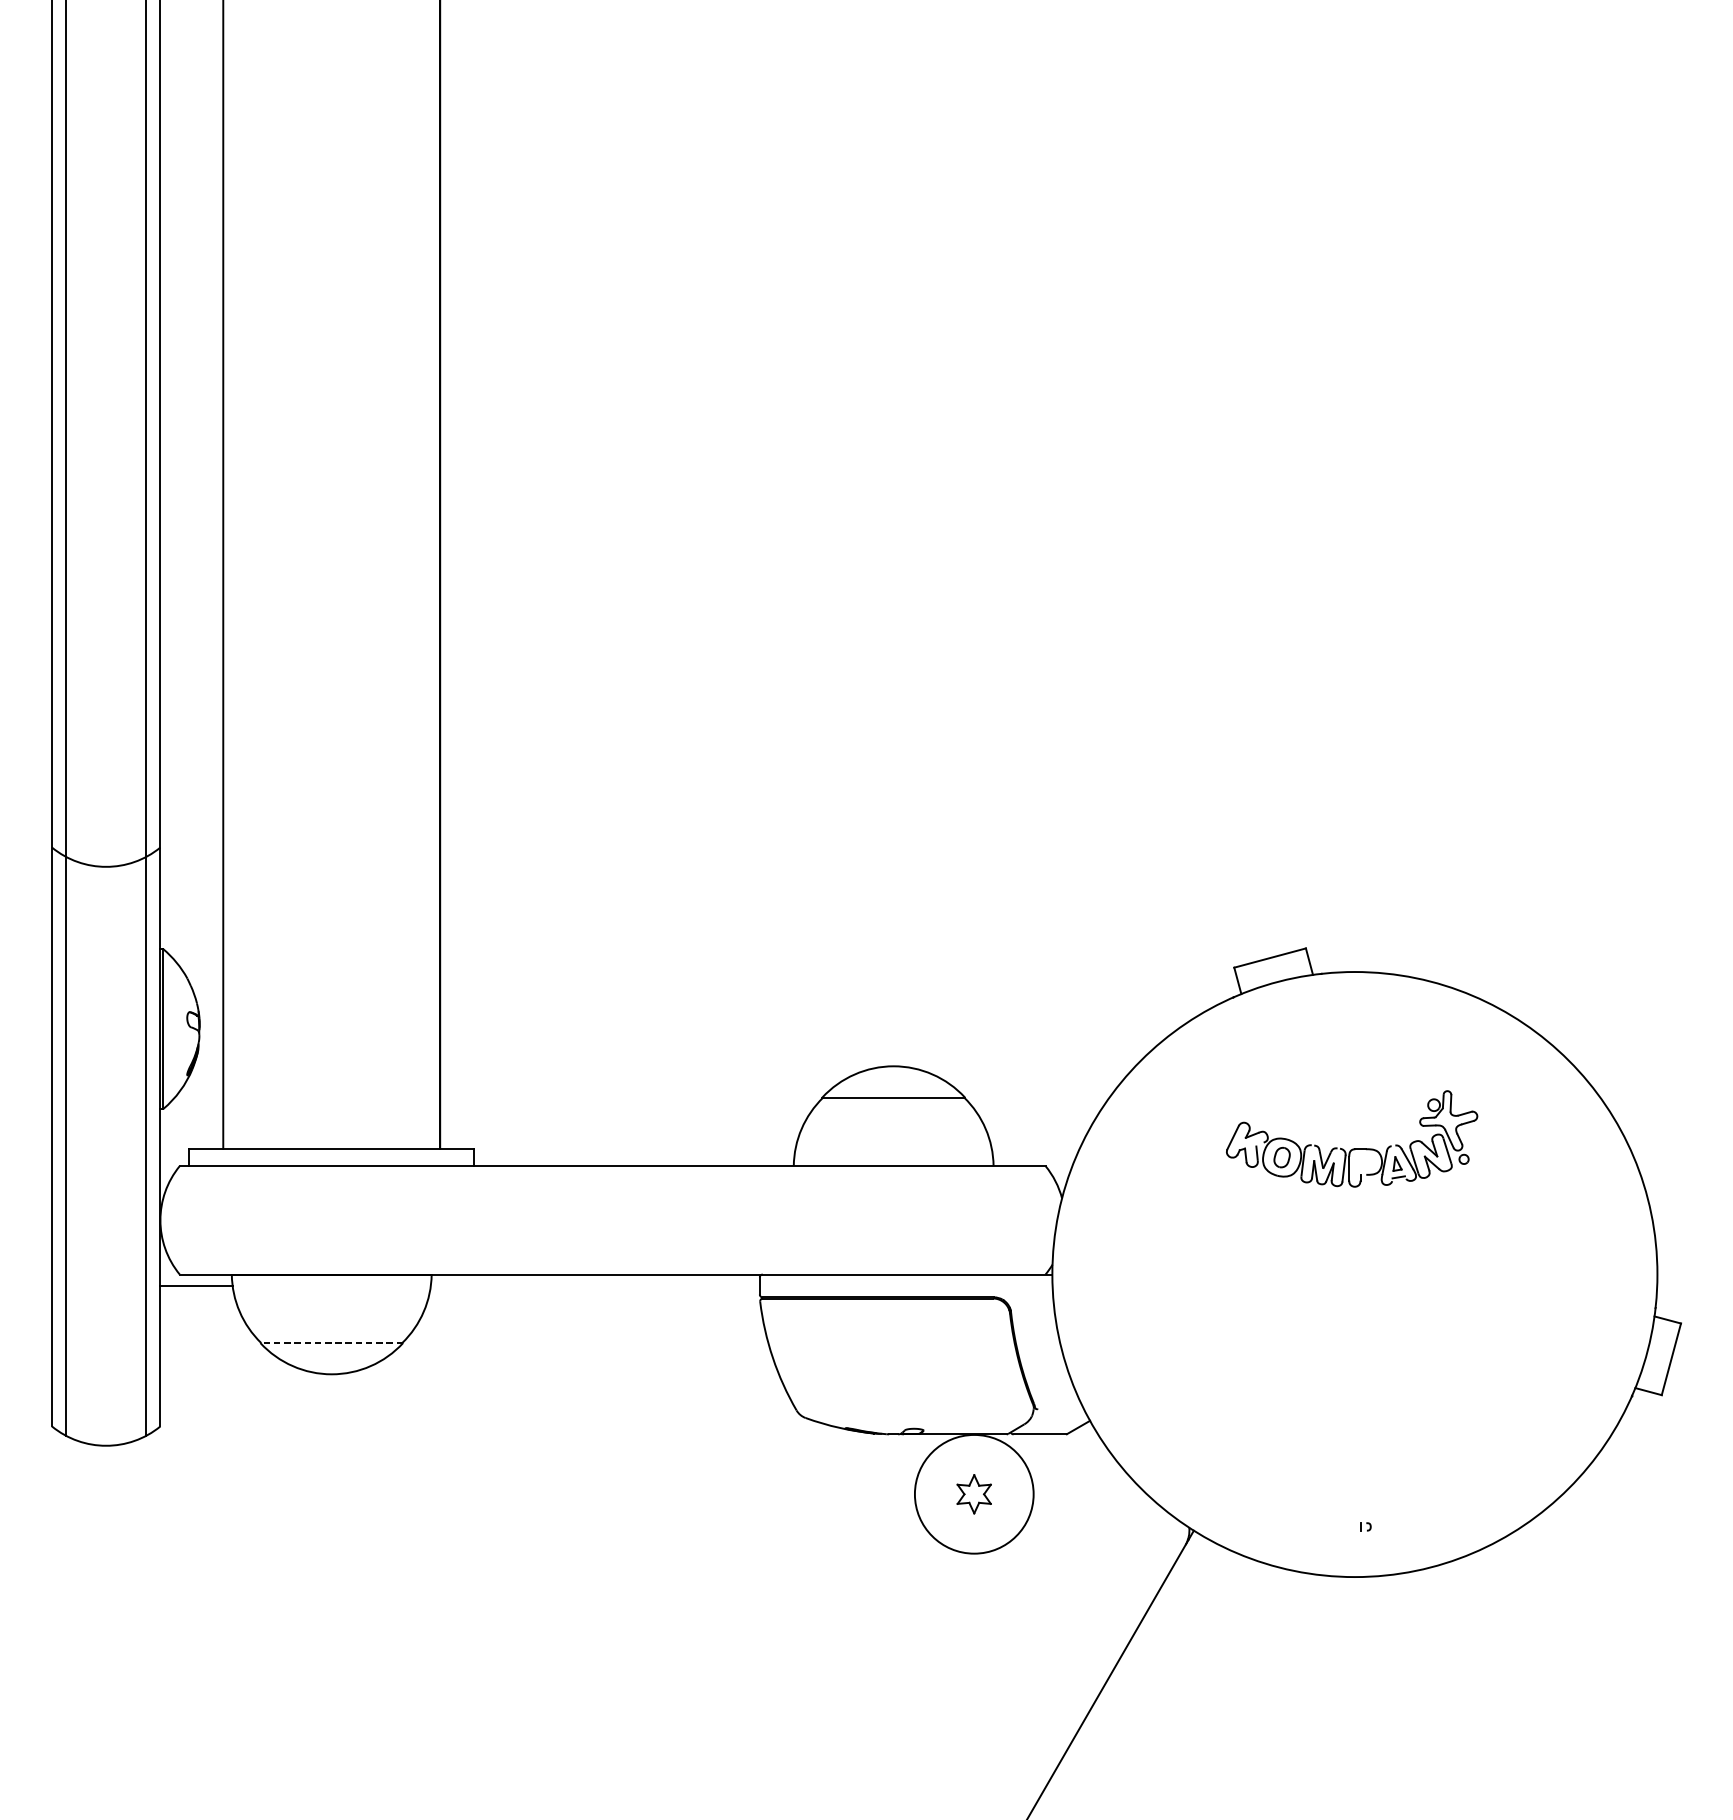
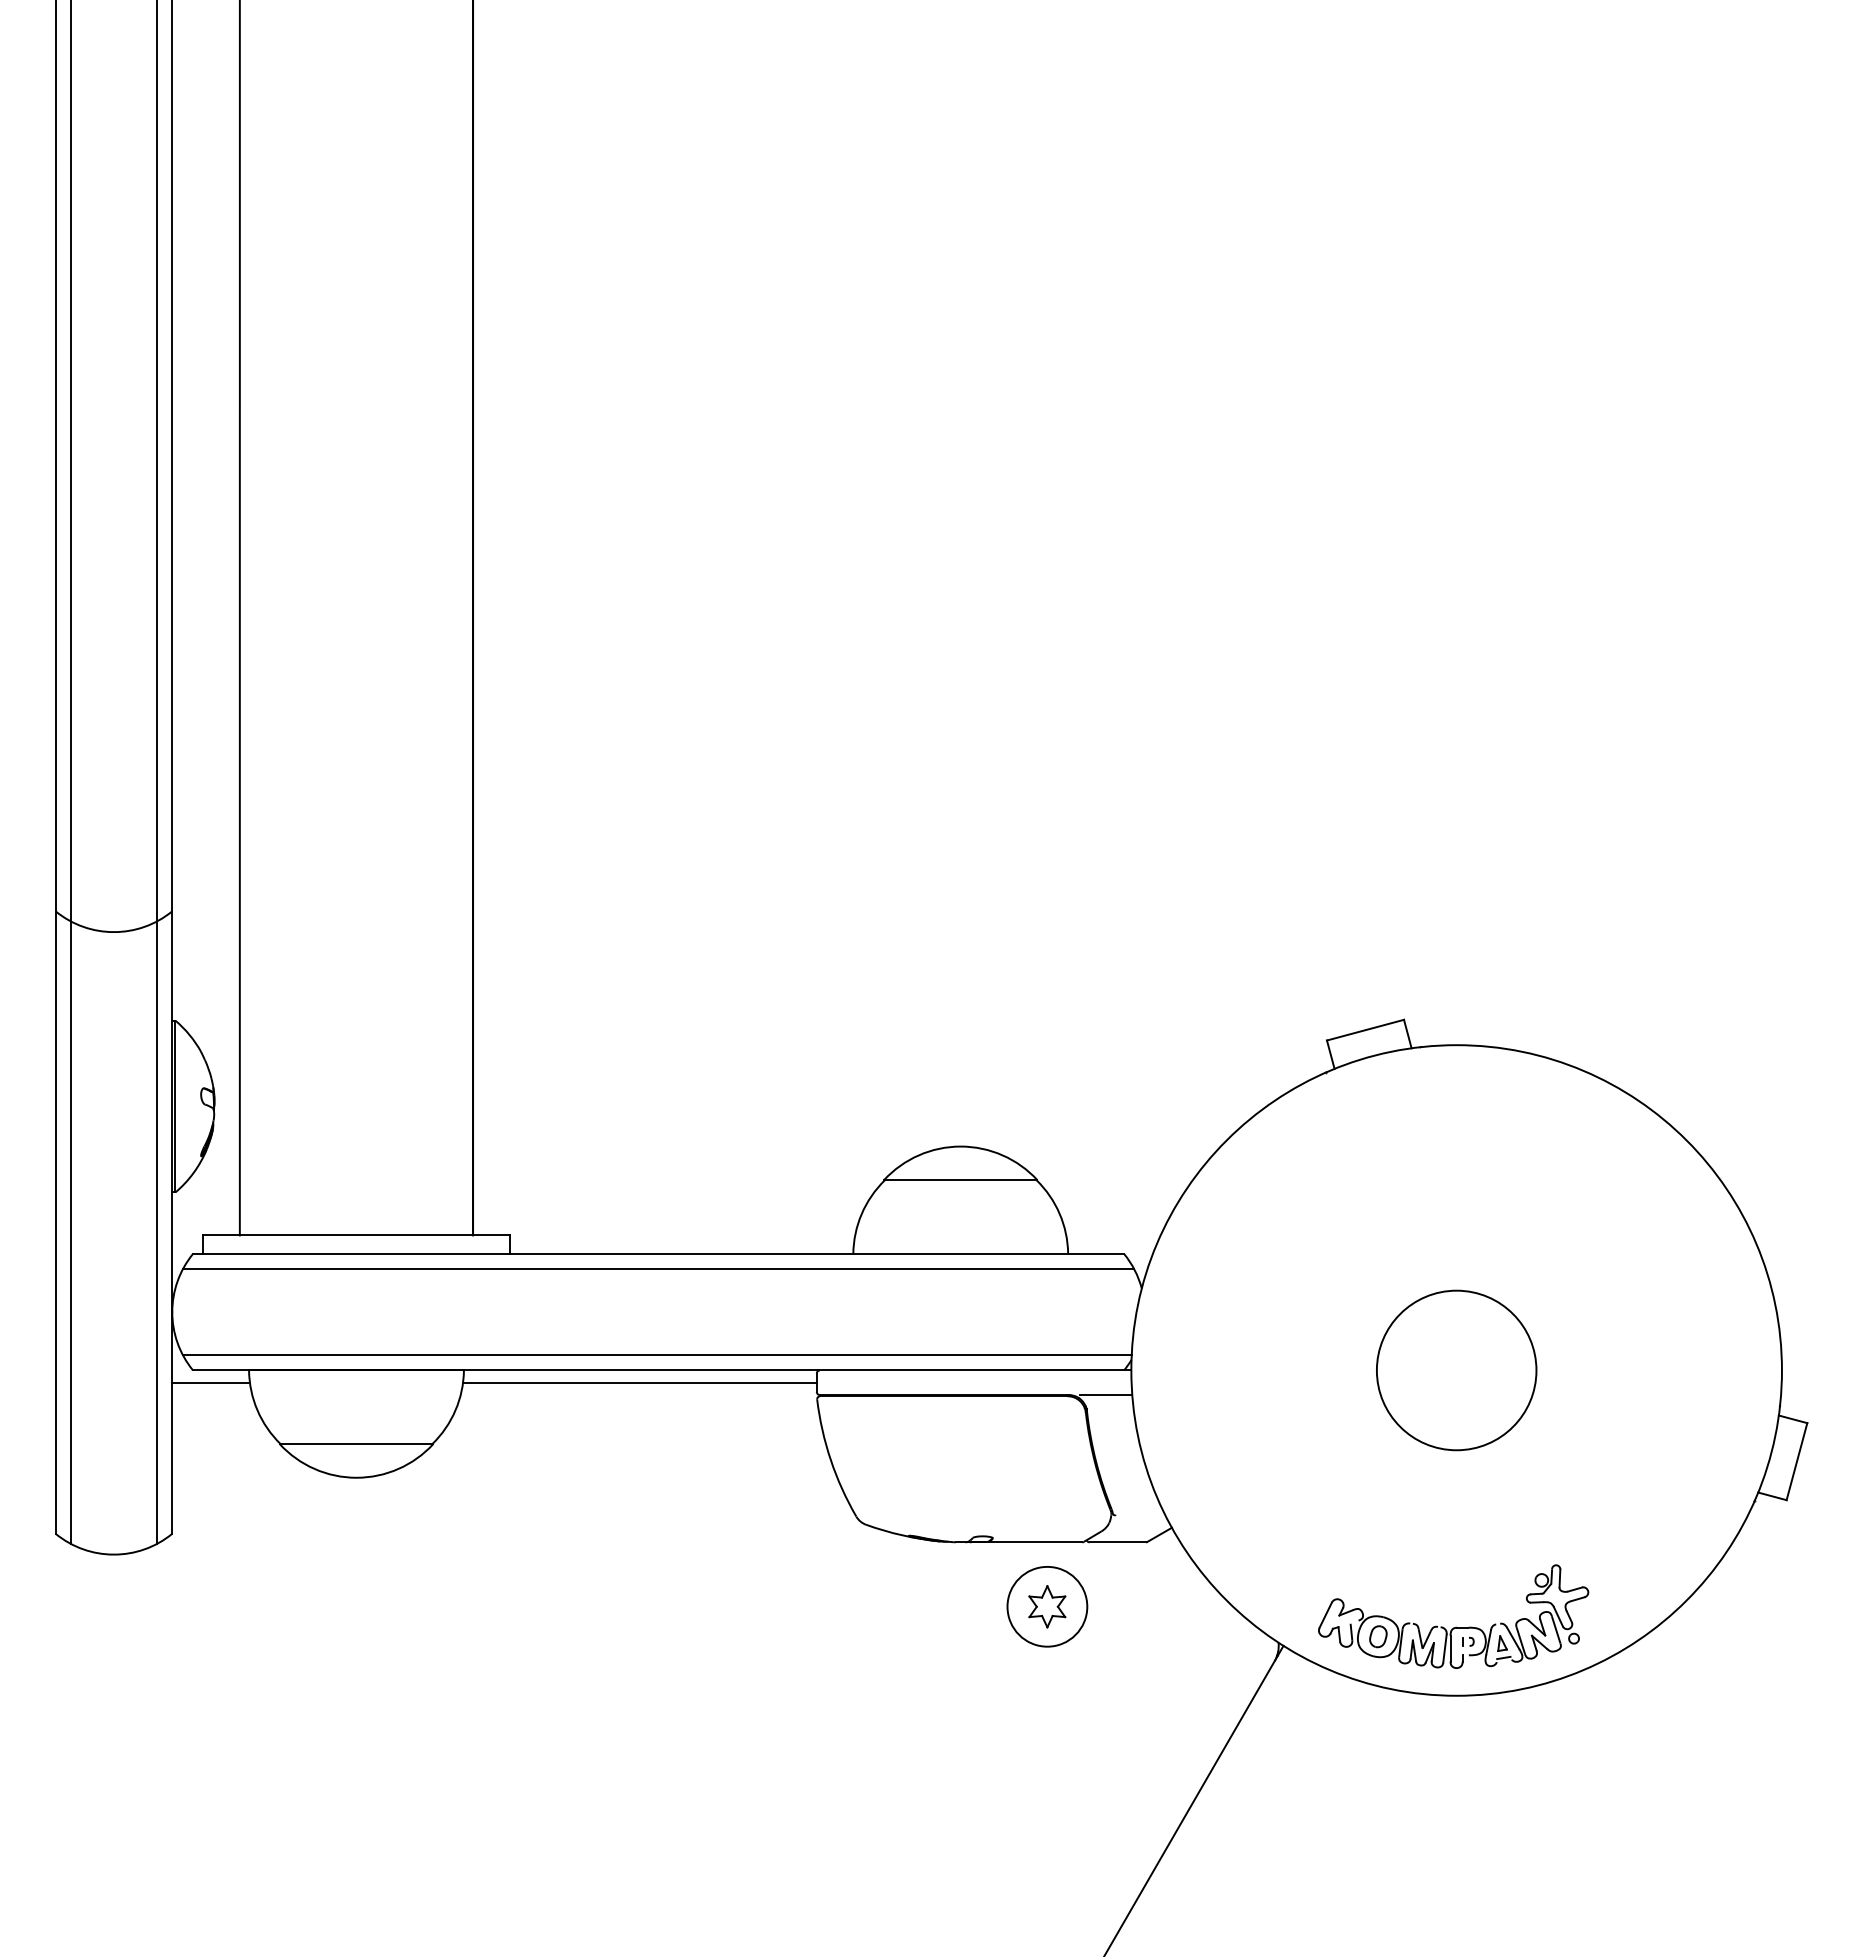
part: (1354, 1148) -> (1456, 1626), moved
line: (612, 1180) -> (658, 1269), added
line: (610, 1260) -> (656, 1355), added
circle: (1354, 1274) -> (1456, 1370), added
line: (594, 1285) -> (639, 1382), added
line: (1028, 1297) -> (1105, 1395), added
line: (331, 1343) -> (356, 1444), dashed -> solid
circle: (974, 1494) -> (1047, 1606), size x0.62

